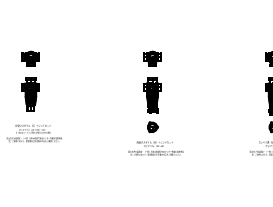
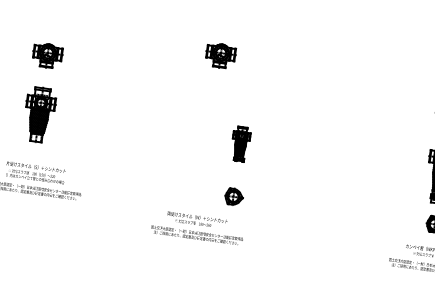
part: (152, 58) -> (220, 55), moved
part: (152, 95) -> (240, 144), size x0.6
text: (155, 148) -> (197, 227), moved

